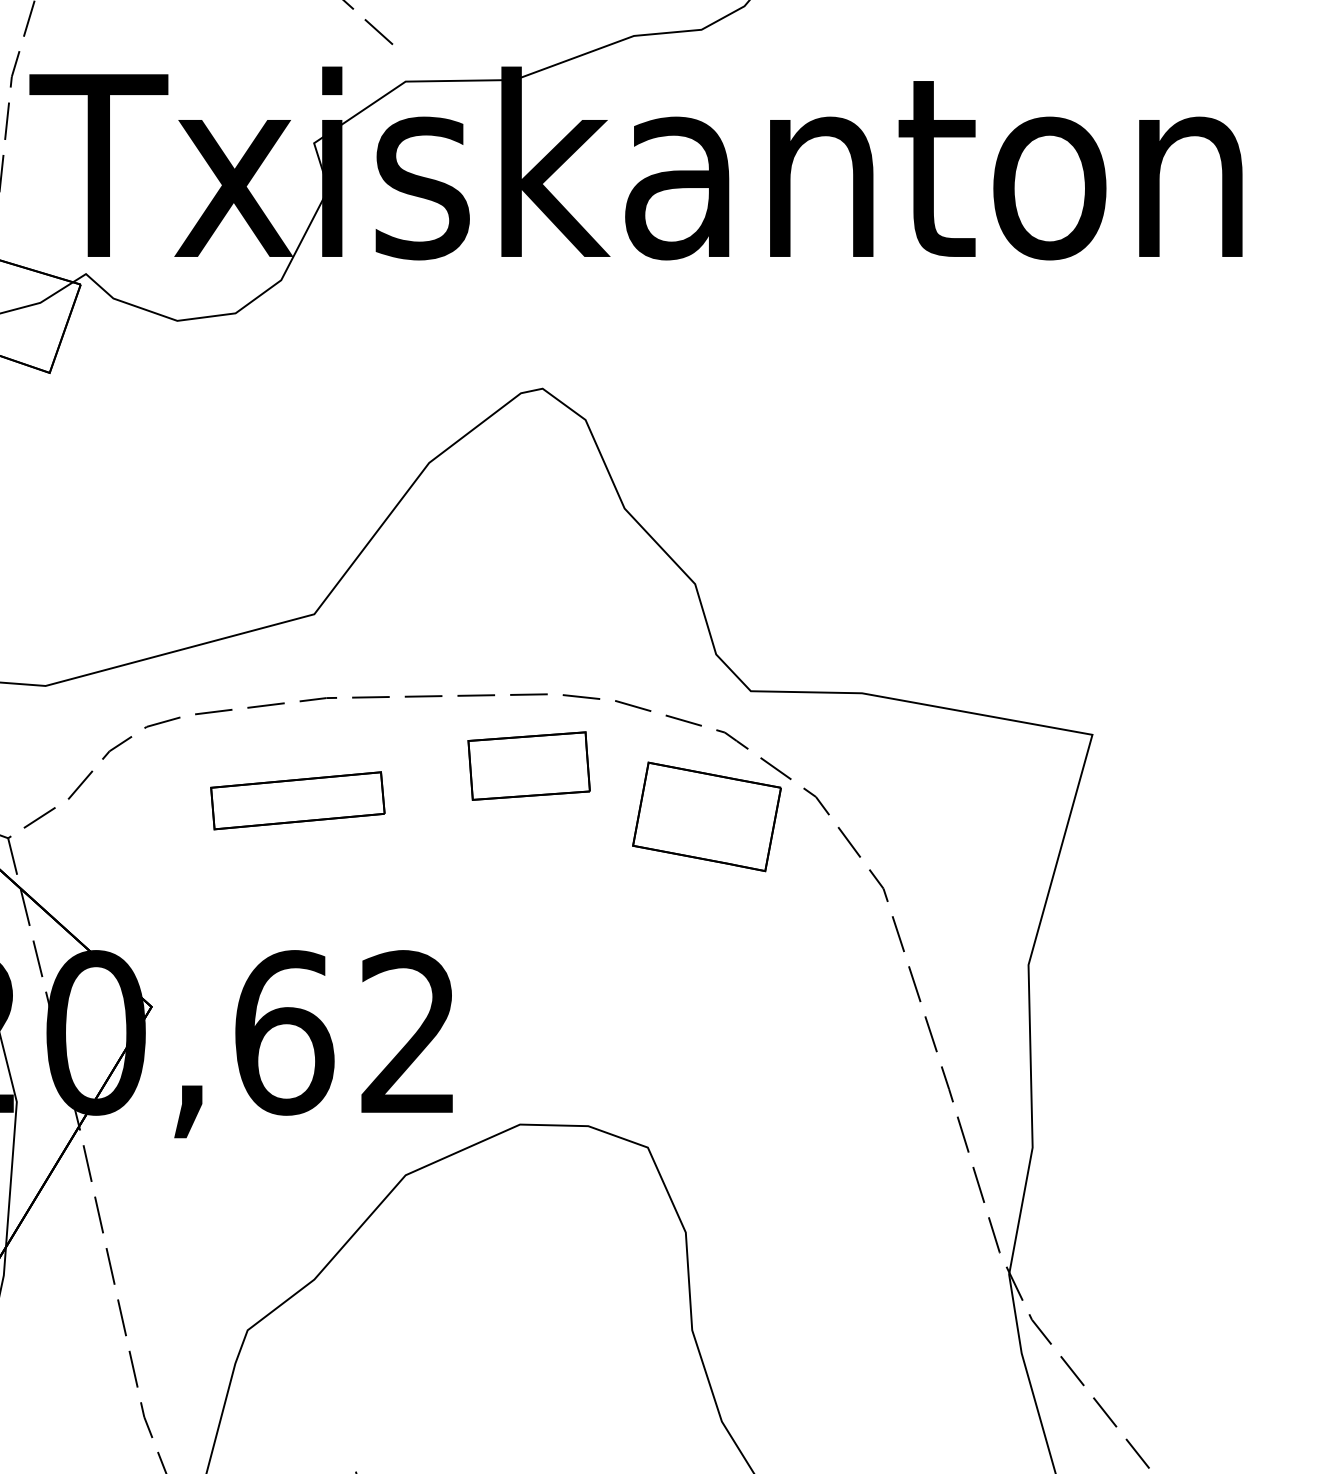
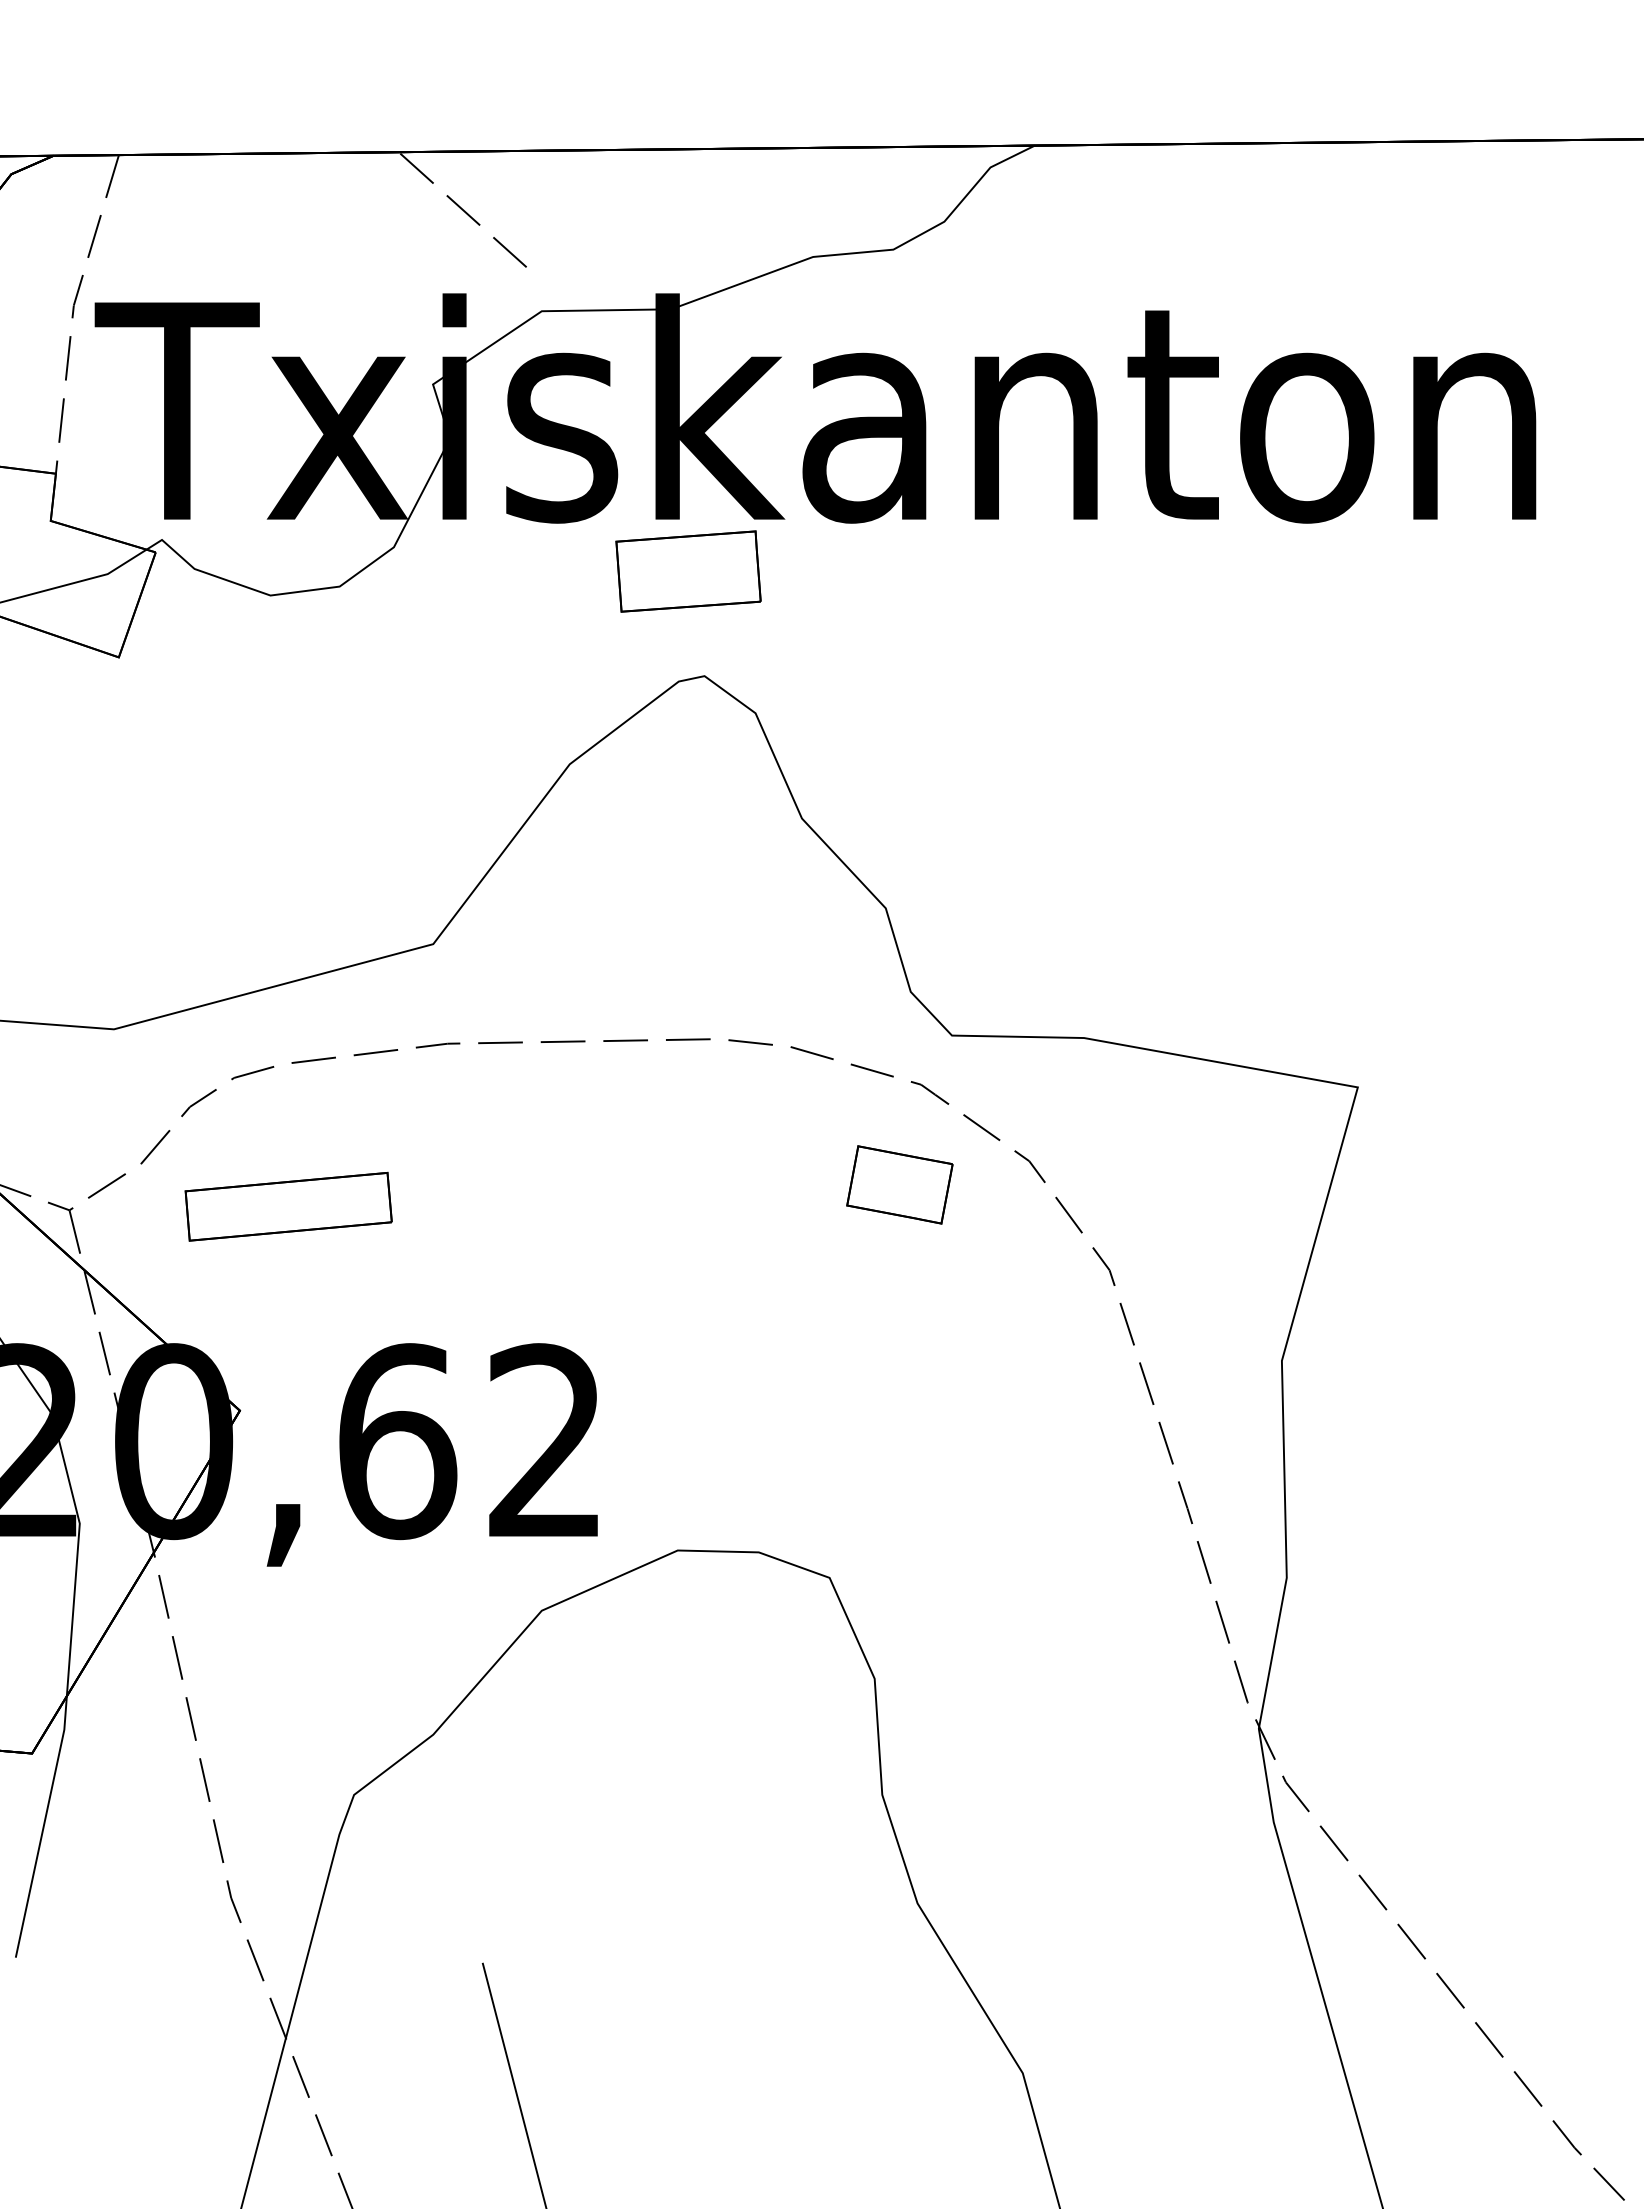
part: (529, 766) -> (688, 571), moved
part: (297, 800) -> (288, 1206), moved
part: (706, 816) -> (899, 1184), size x0.6

